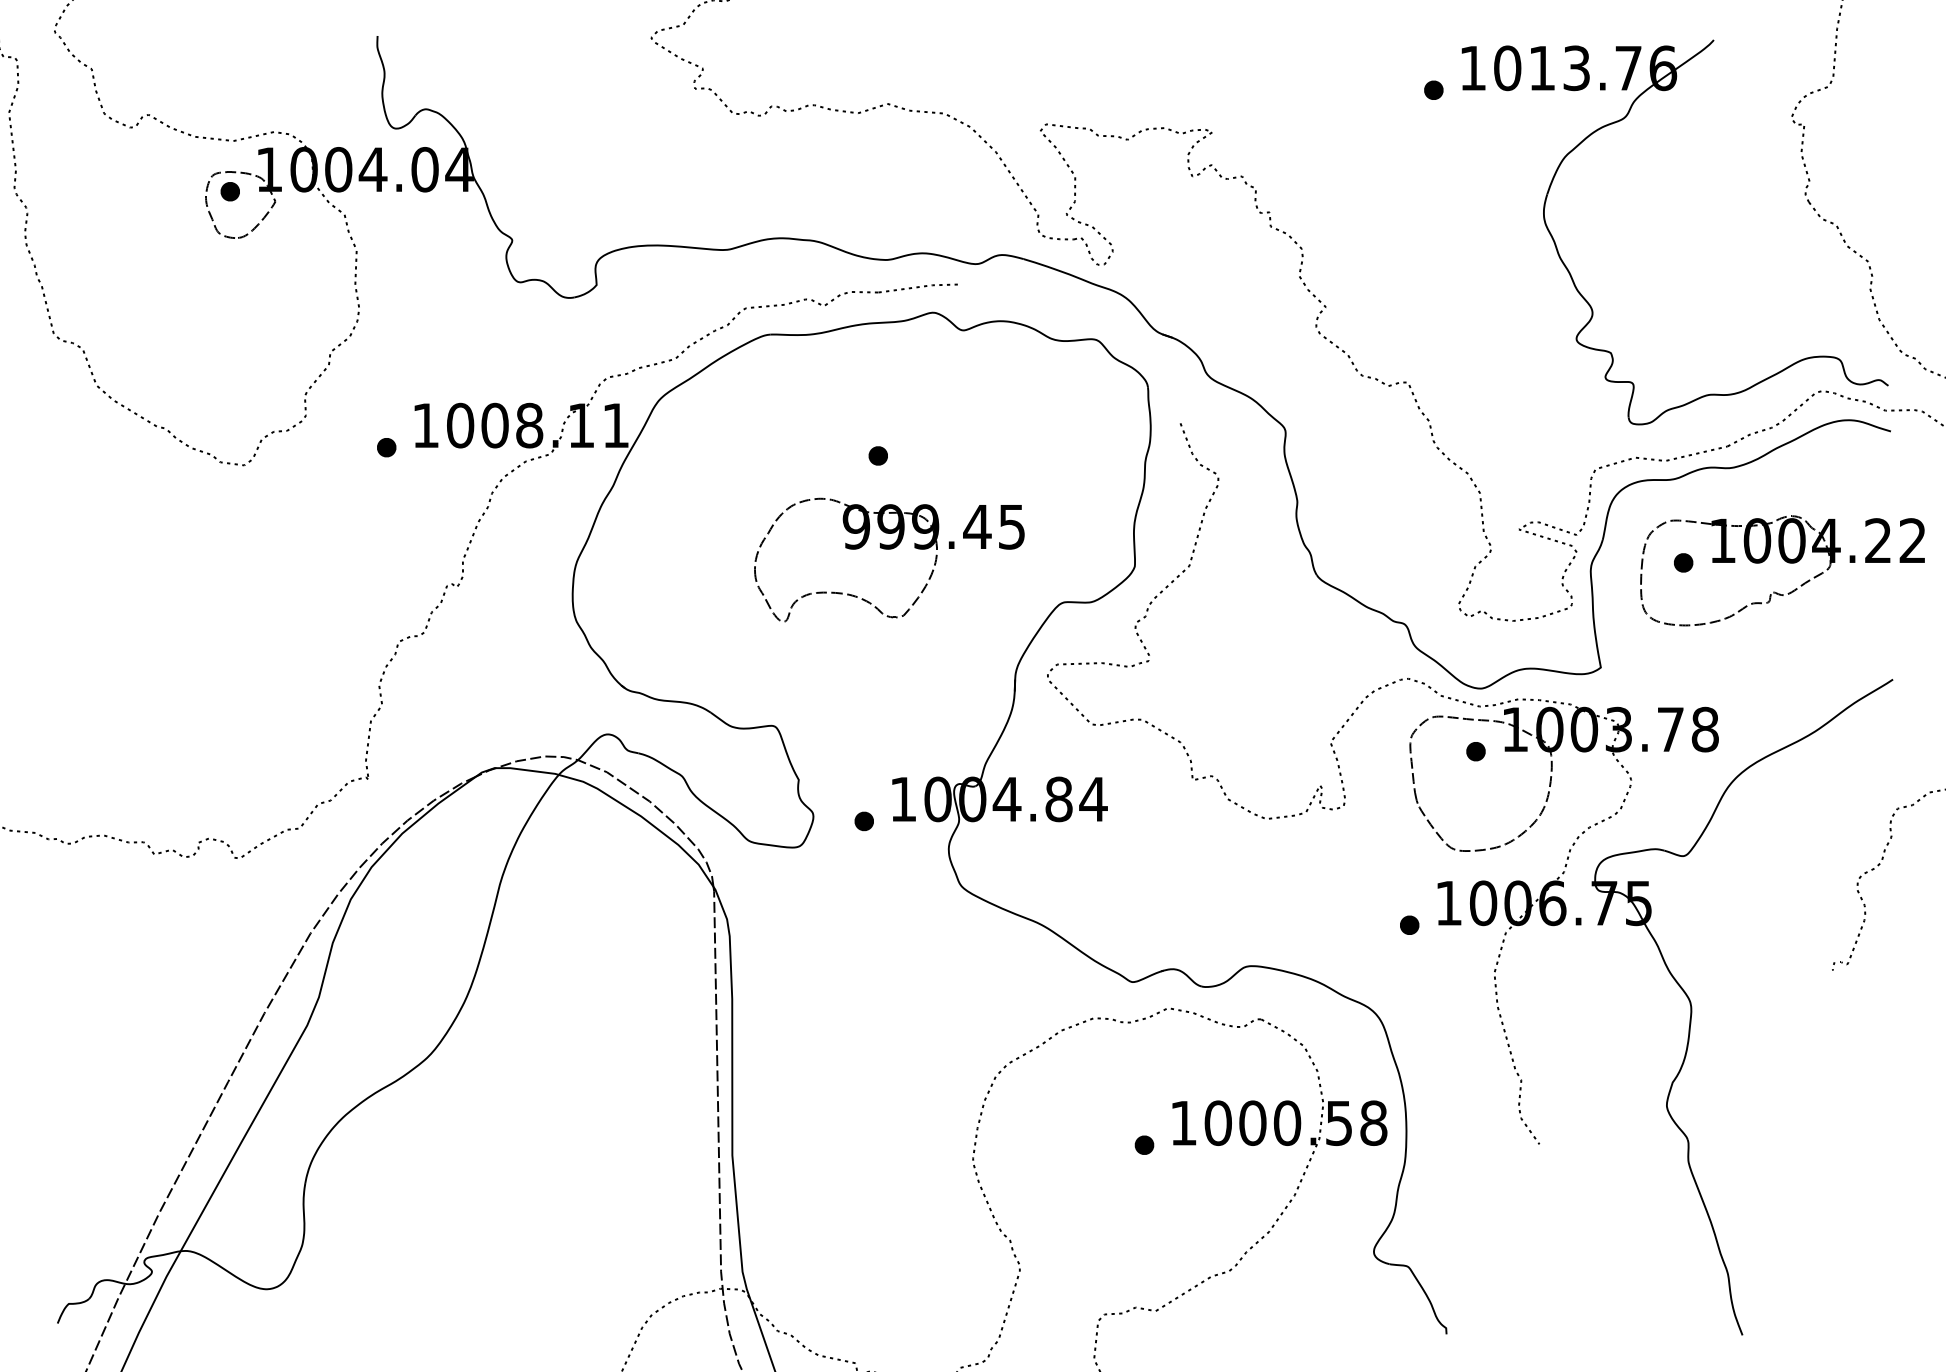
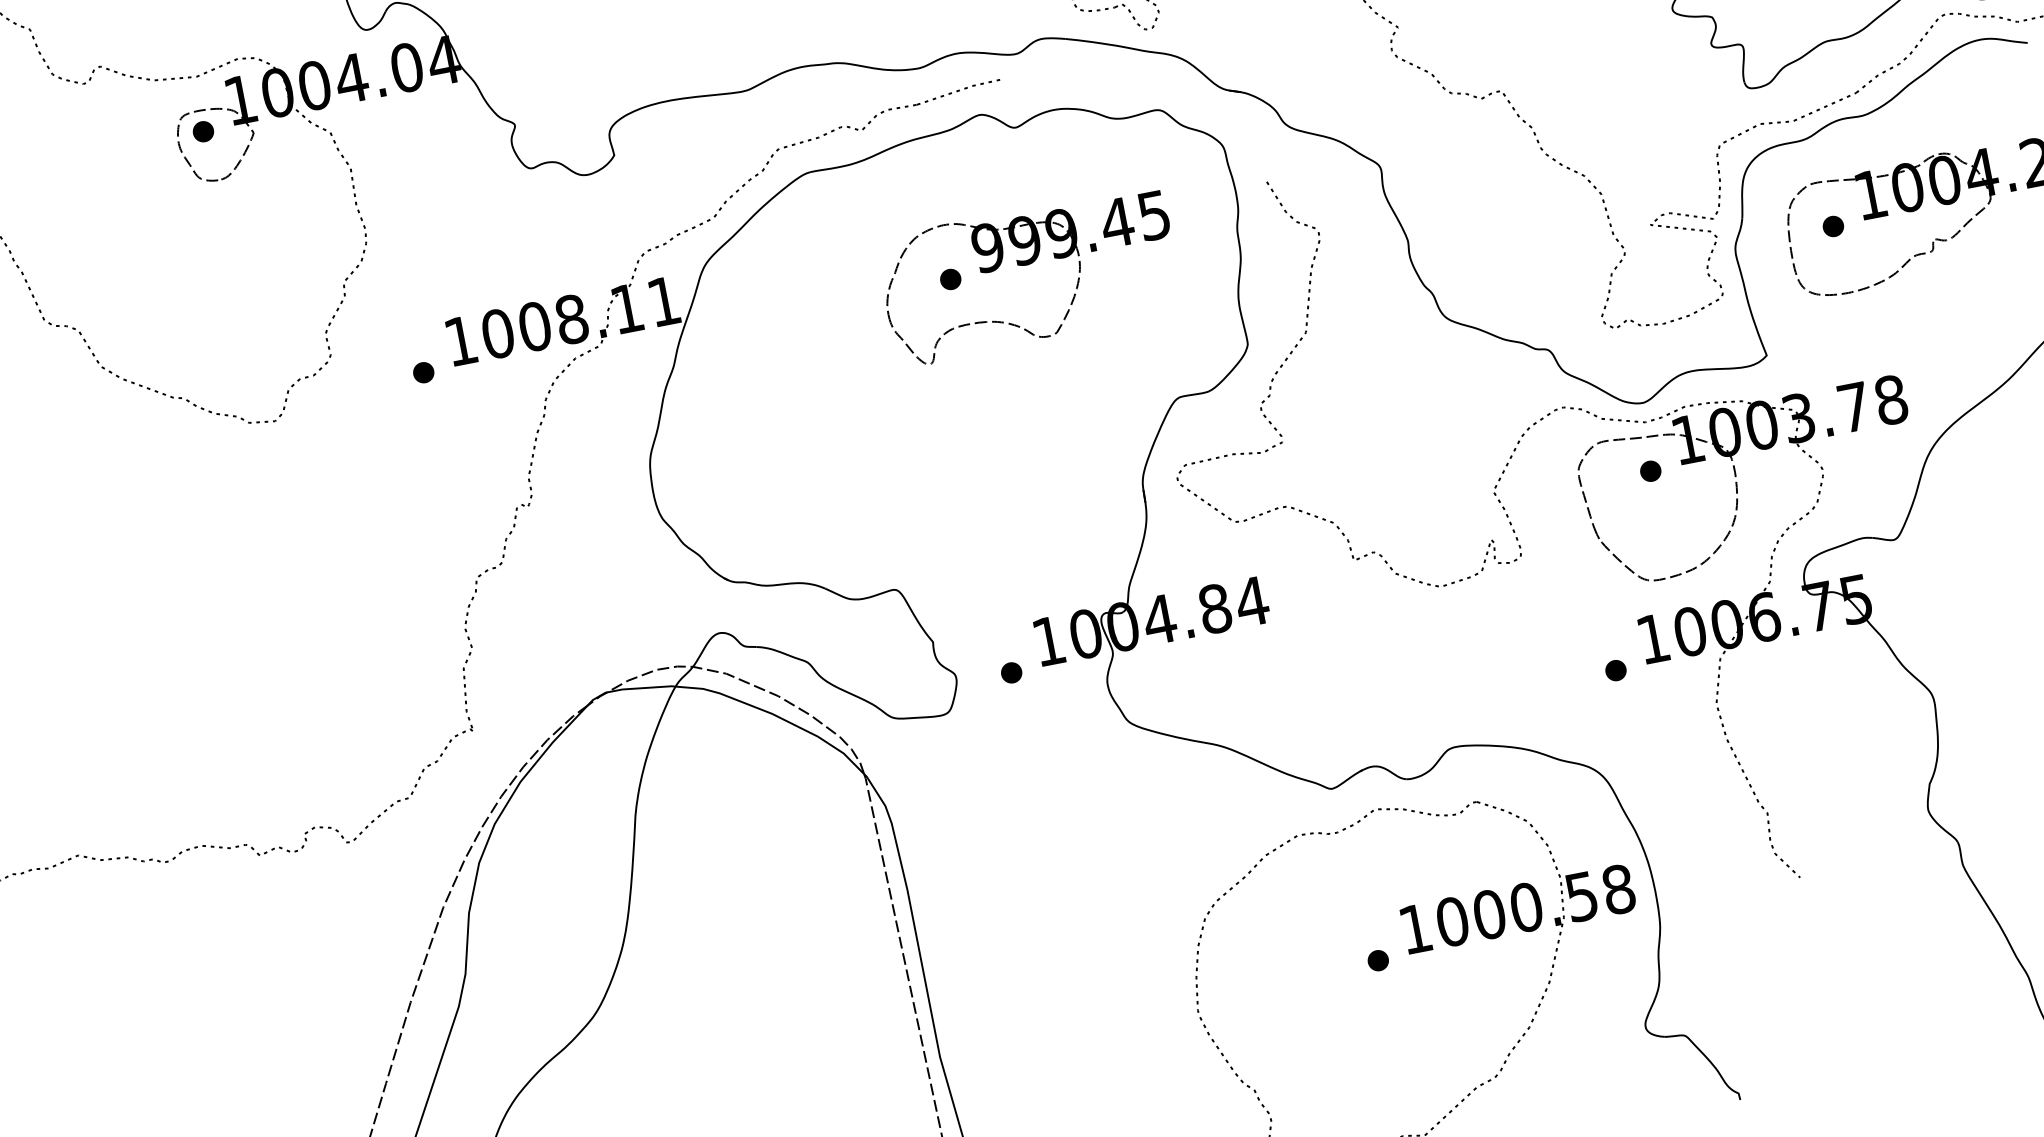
part: (889, 549) -> (1027, 265), moved

